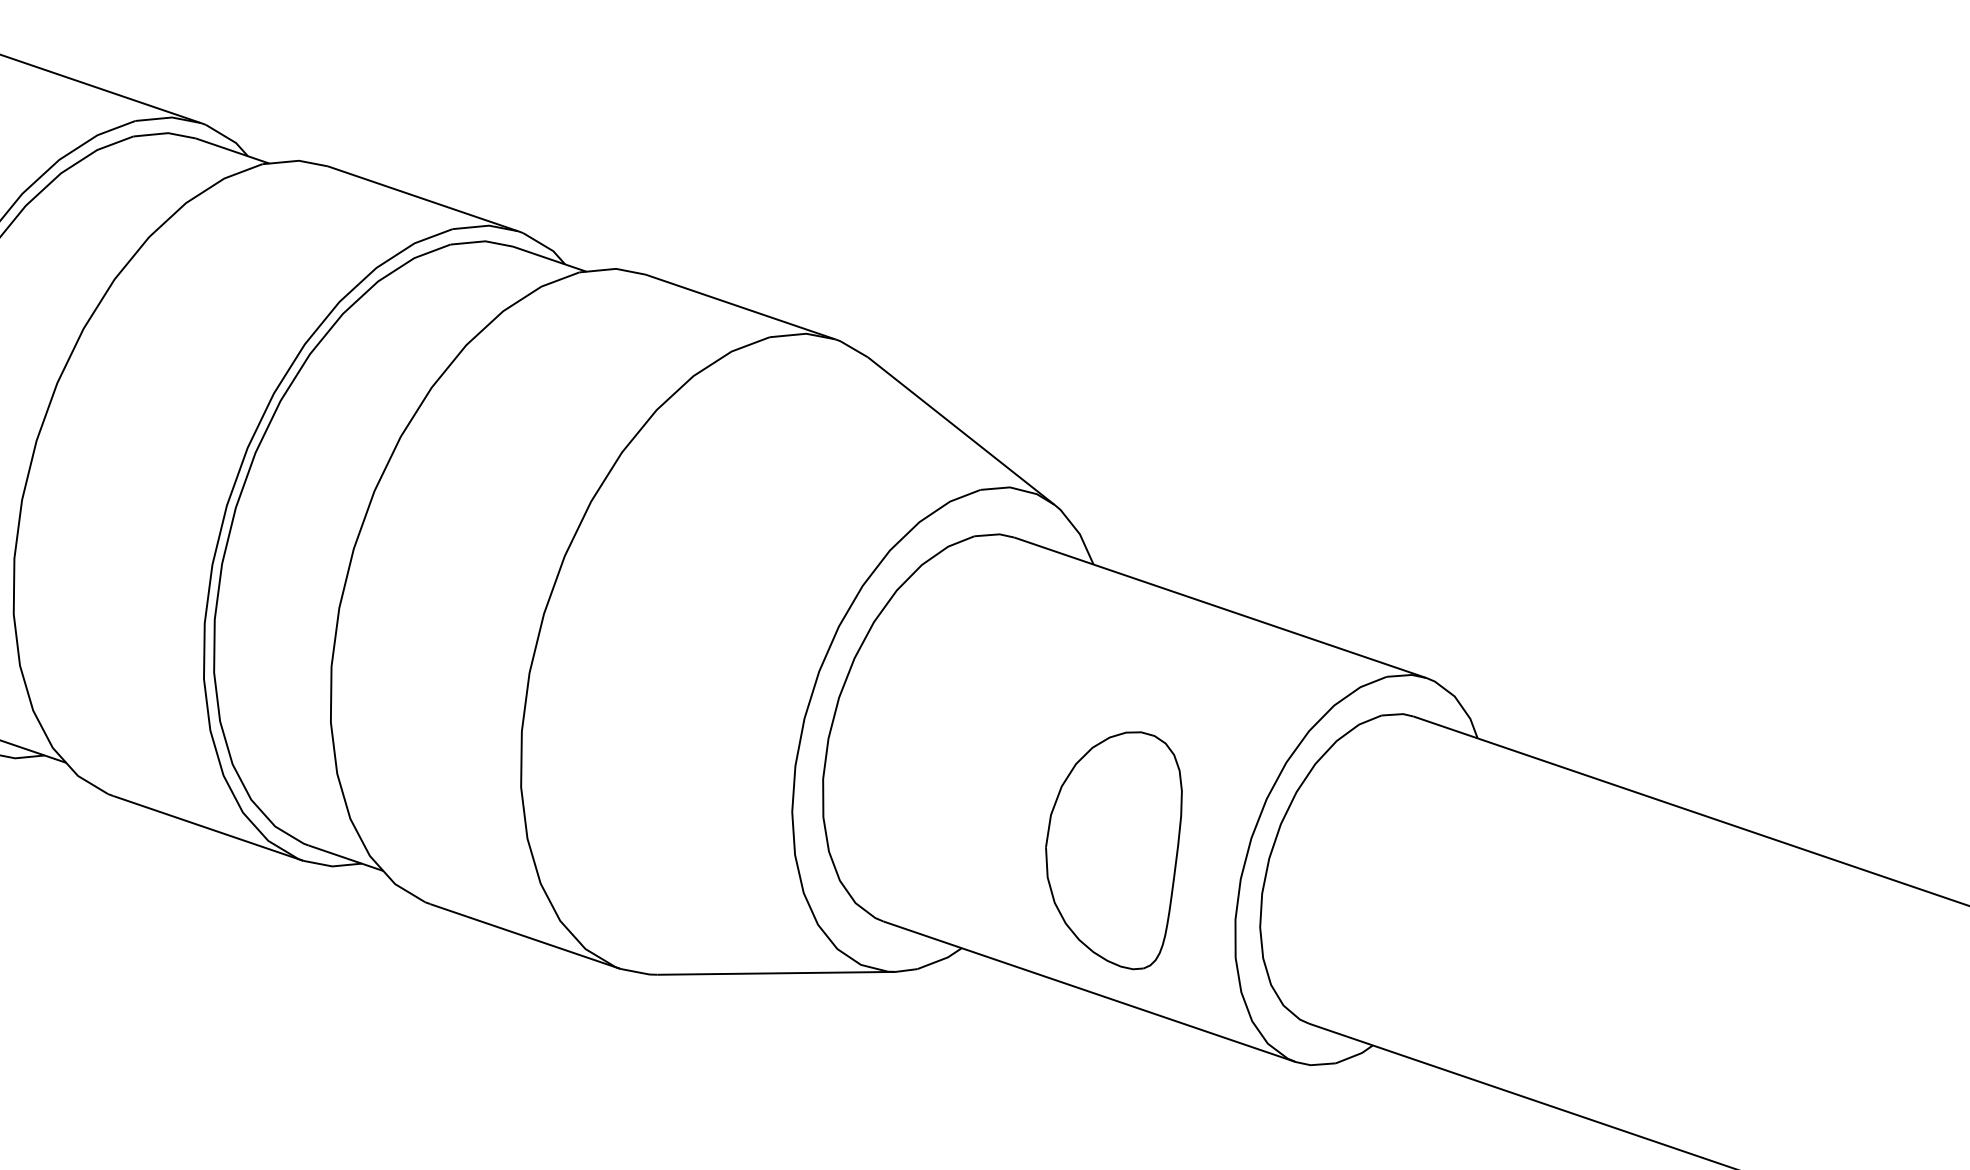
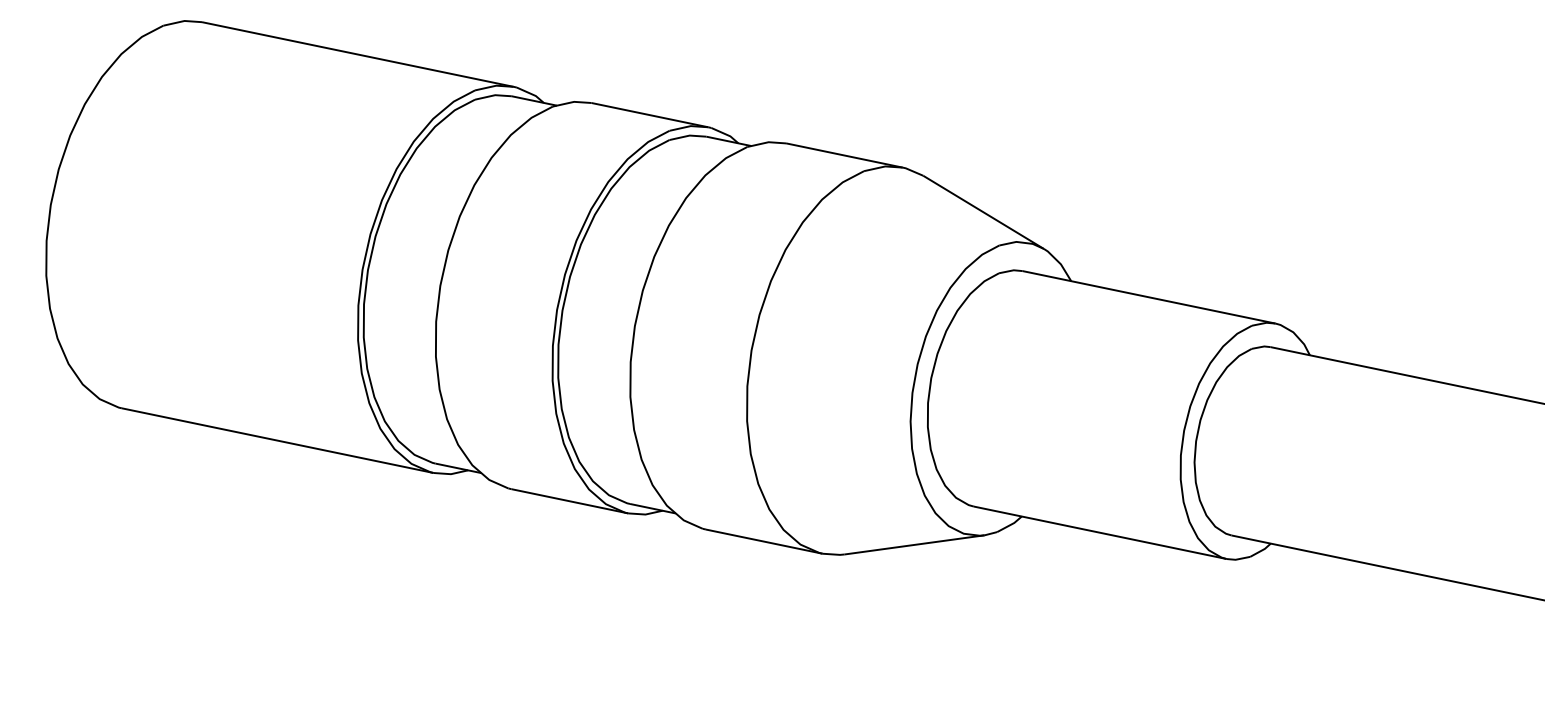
part: (1111, 847) -> (1102, 446), removed

